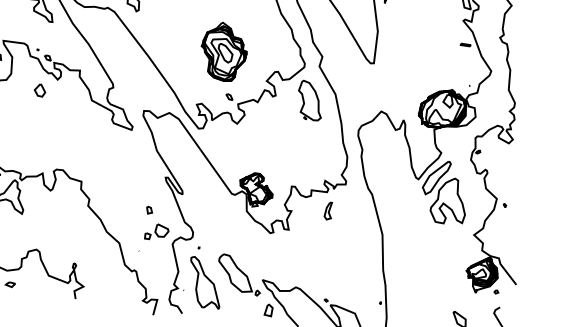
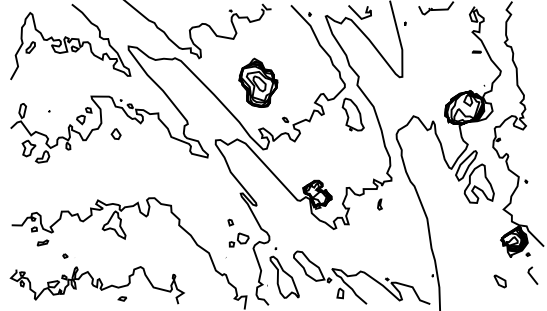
part: (224, 51) -> (258, 82), moved
part: (39, 89) -> (115, 133), moved
part: (328, 210) -> (379, 204), size x0.7

